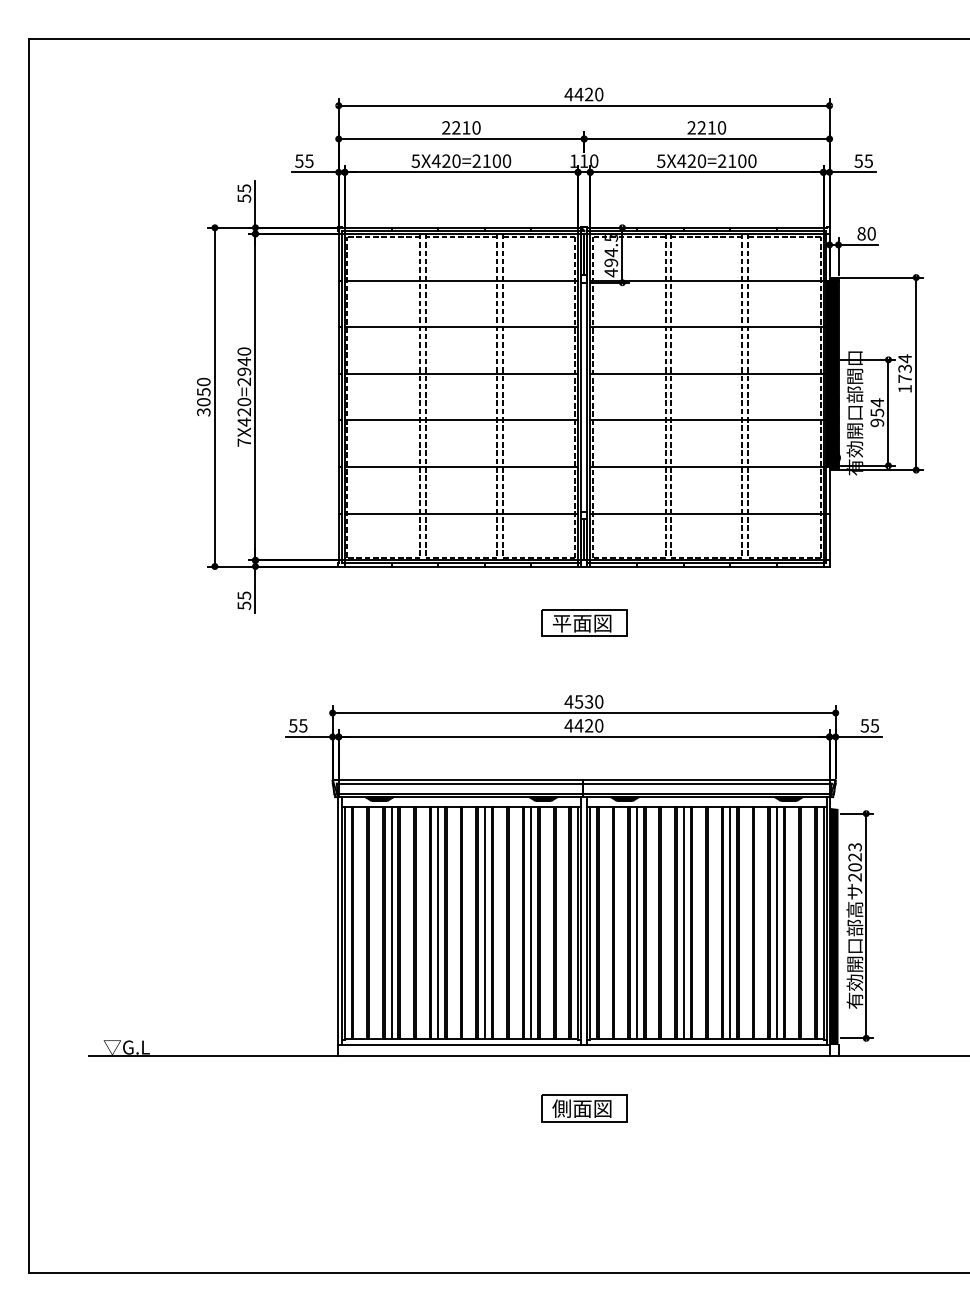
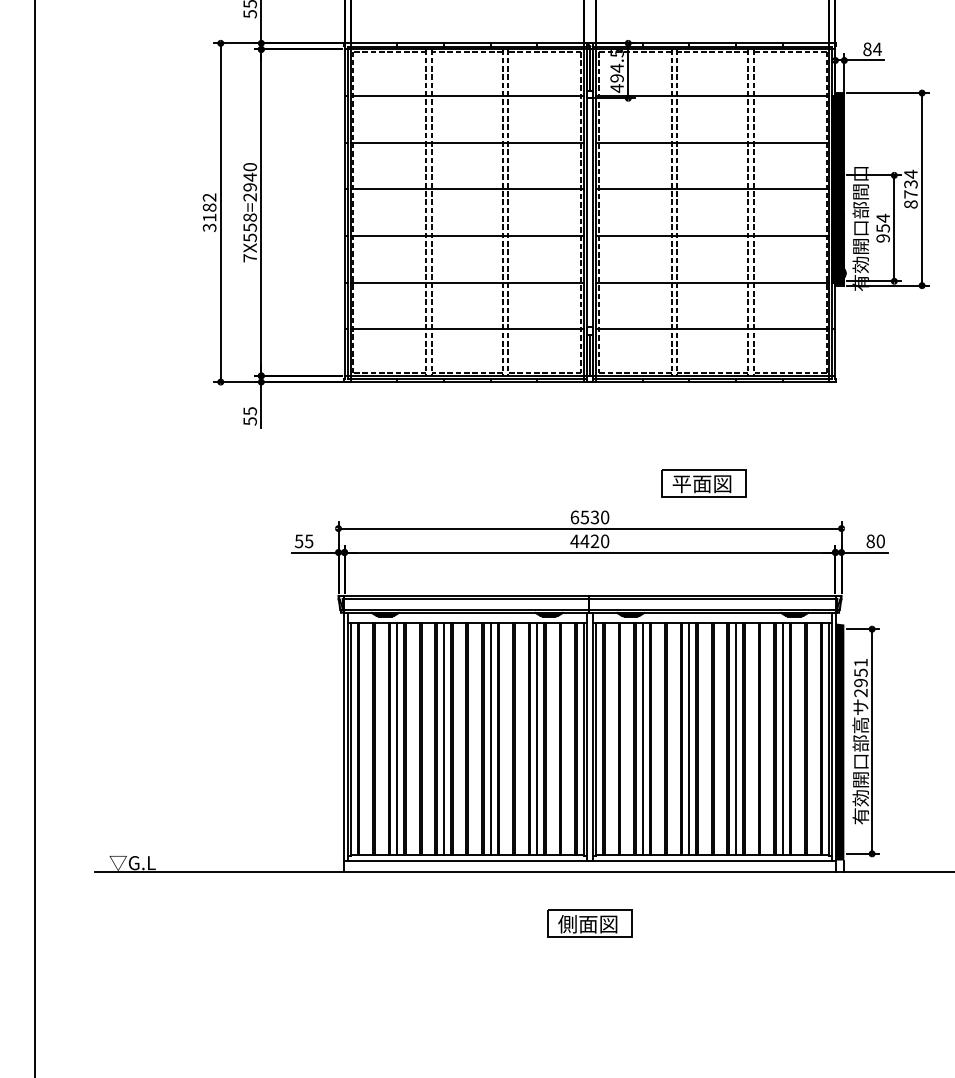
text: (871, 233) -> (877, 49), 80 -> 84
text: (904, 388) -> (910, 204), 1734 -> 8734
text: (203, 391) -> (209, 207), 3050 -> 3182
text: (244, 411) -> (250, 227), 7X420=2940 -> 7X558=2940
part: (584, 622) -> (704, 483), moved
text: (568, 701) -> (574, 517), 4530 -> 6530
text: (869, 725) -> (875, 541), 55 -> 80
text: (854, 857) -> (860, 673), 2023 -> 2951

